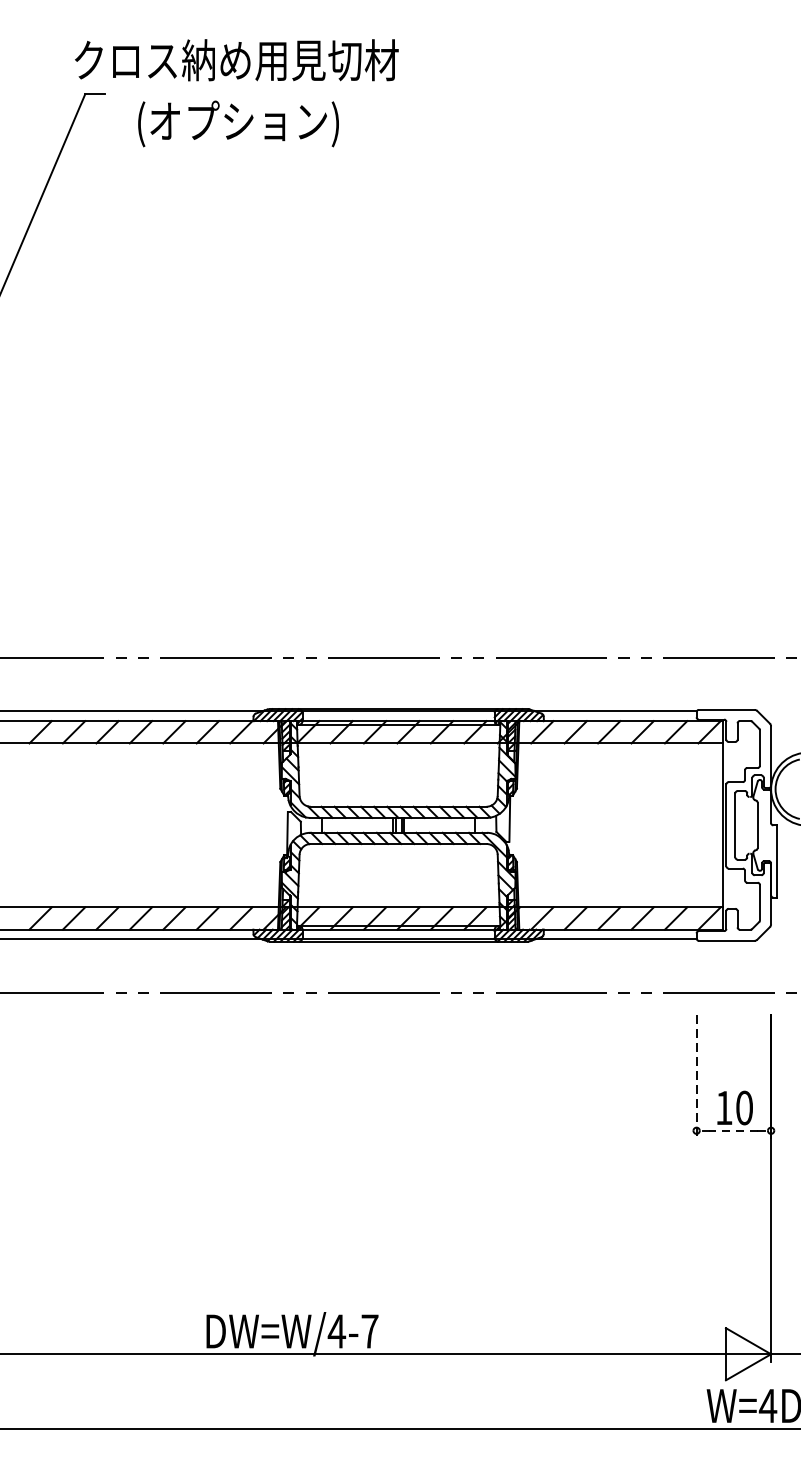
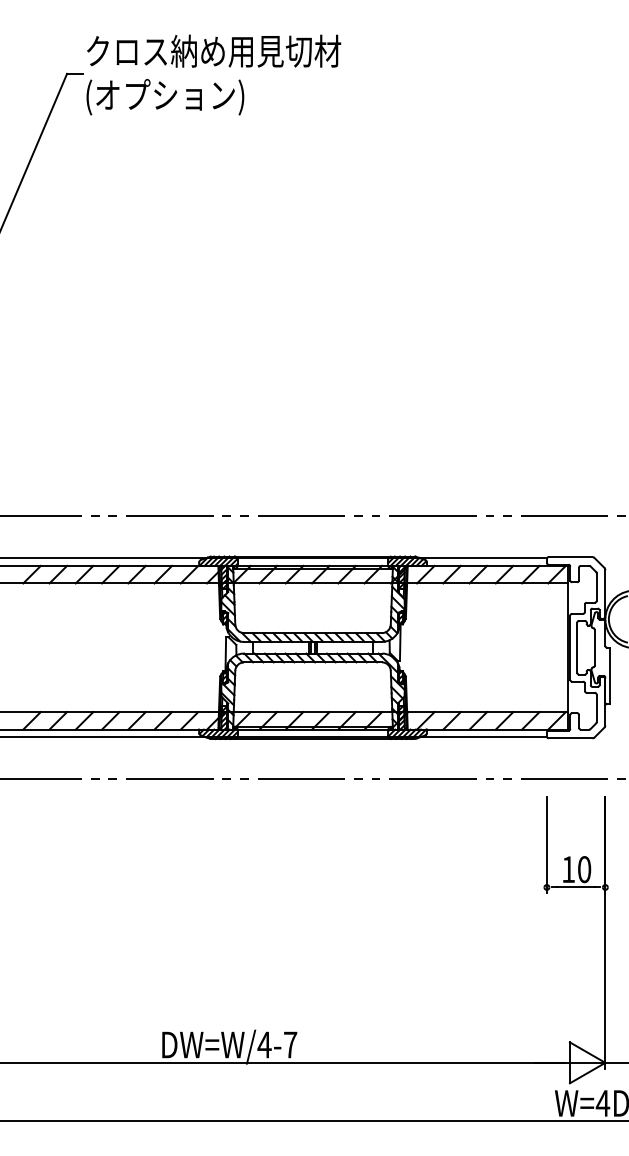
text: (237, 59) -> (214, 50), moved
text: (238, 124) -> (165, 97), moved
line: (696, 1077) -> (546, 845), dashed -> solid
line: (733, 1130) -> (575, 887), dashed -> solid

